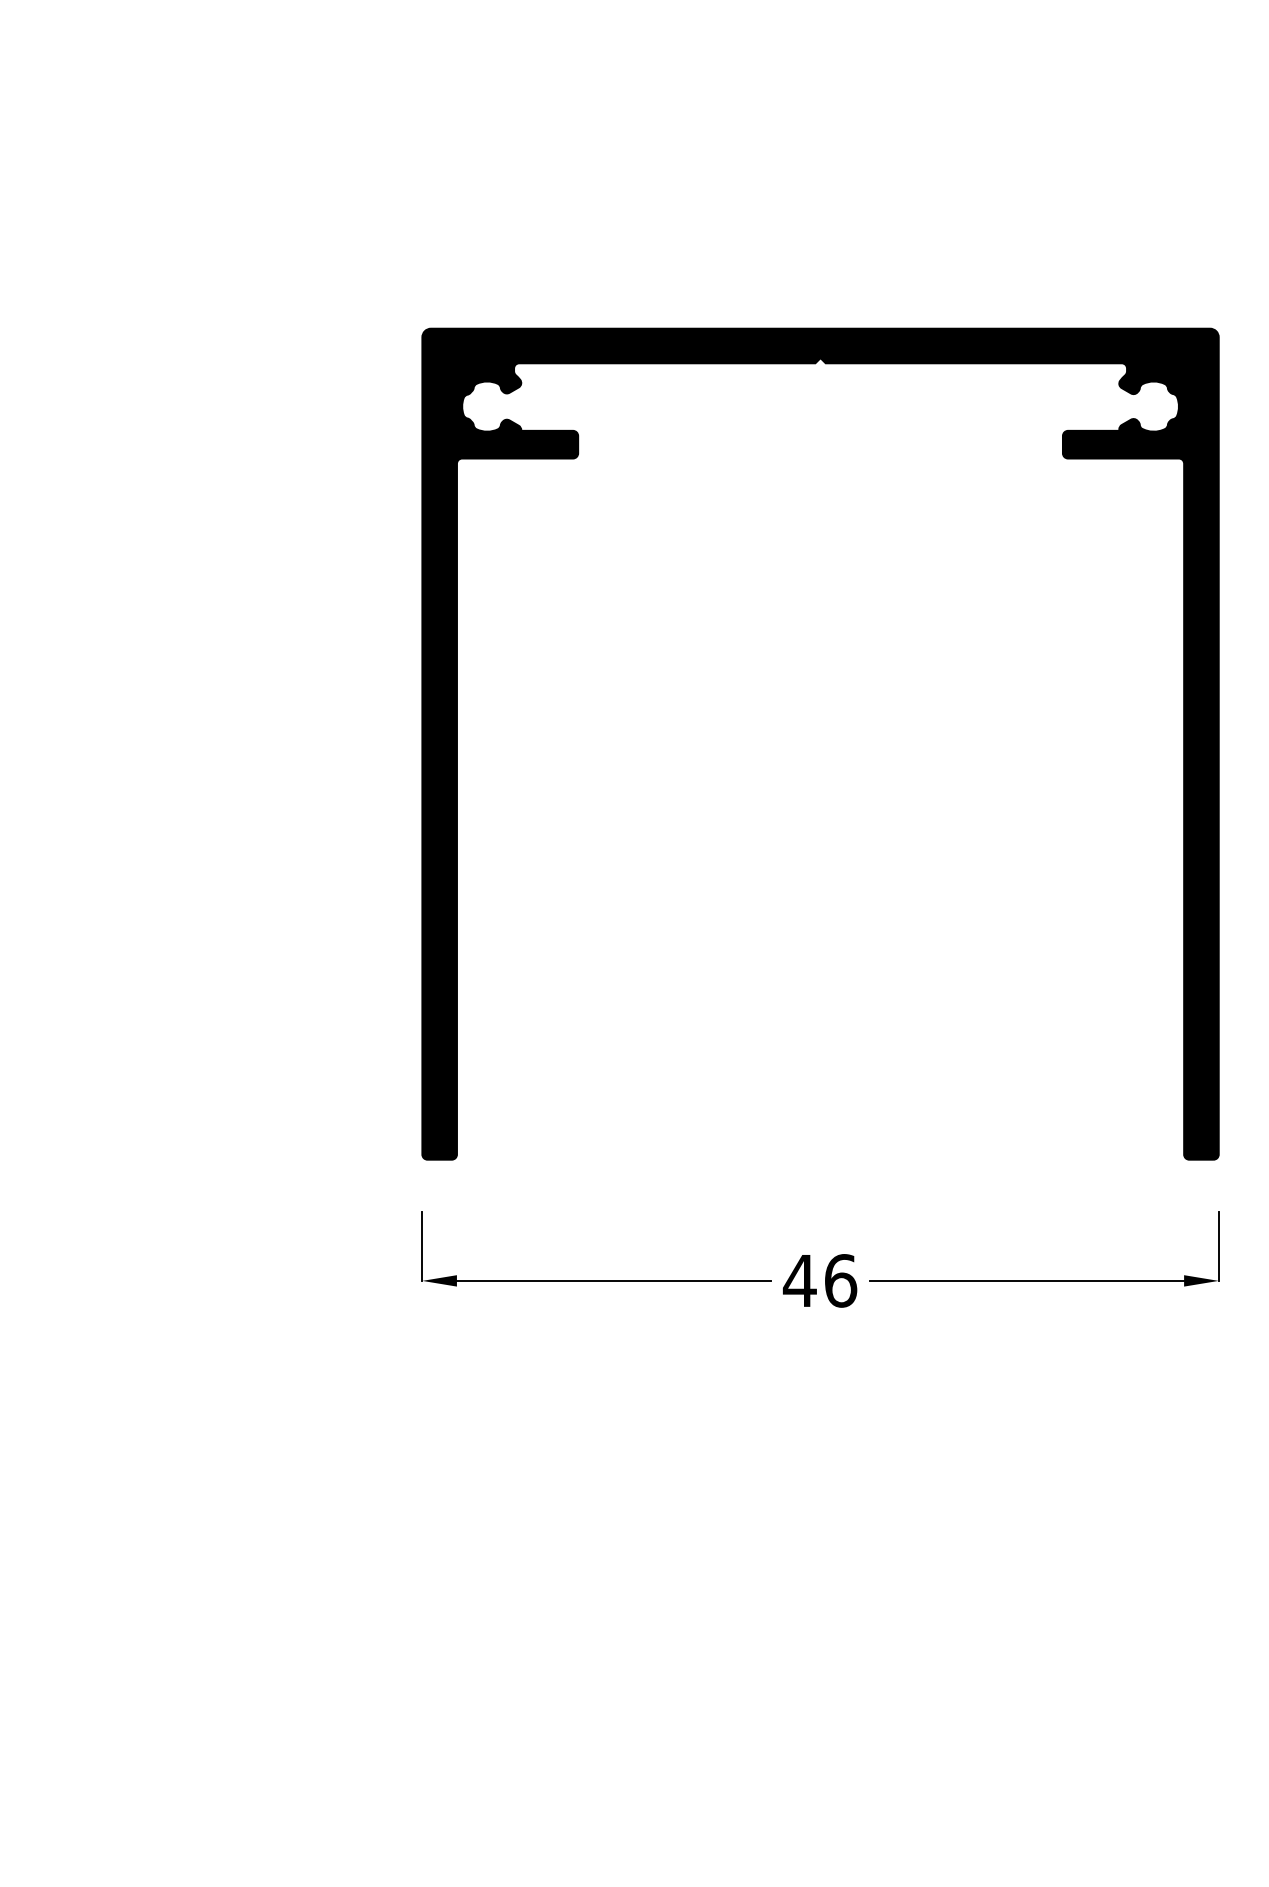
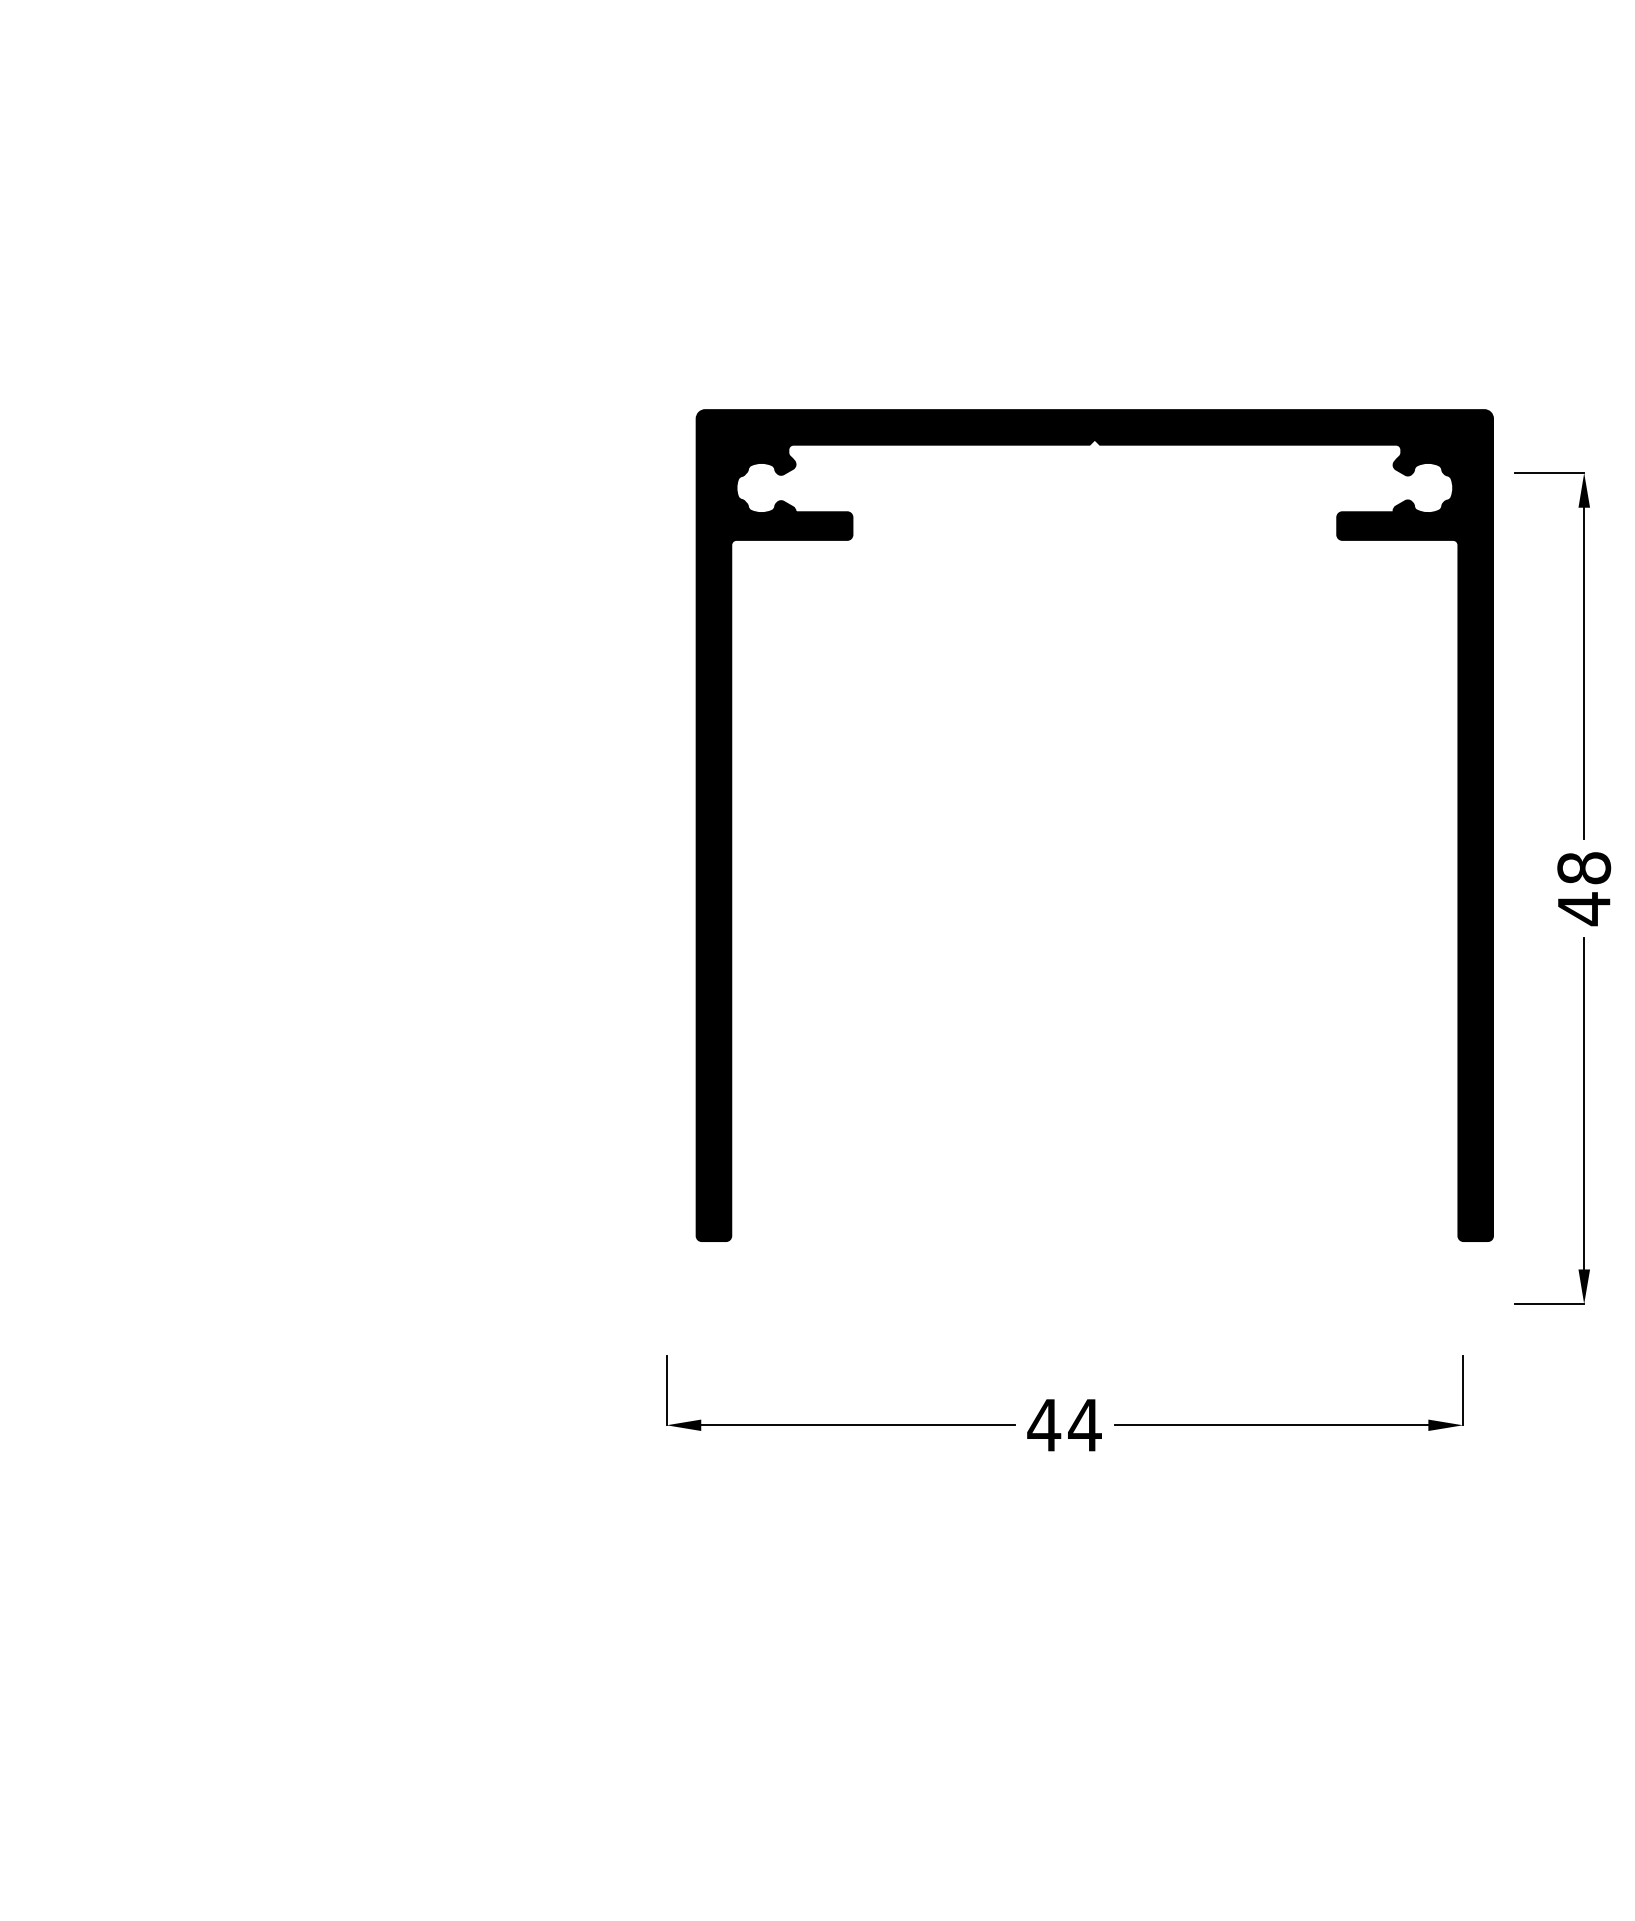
part: (458, 744) -> (732, 825), moved
text: (840, 1281) -> (1084, 1425), 46 -> 44

